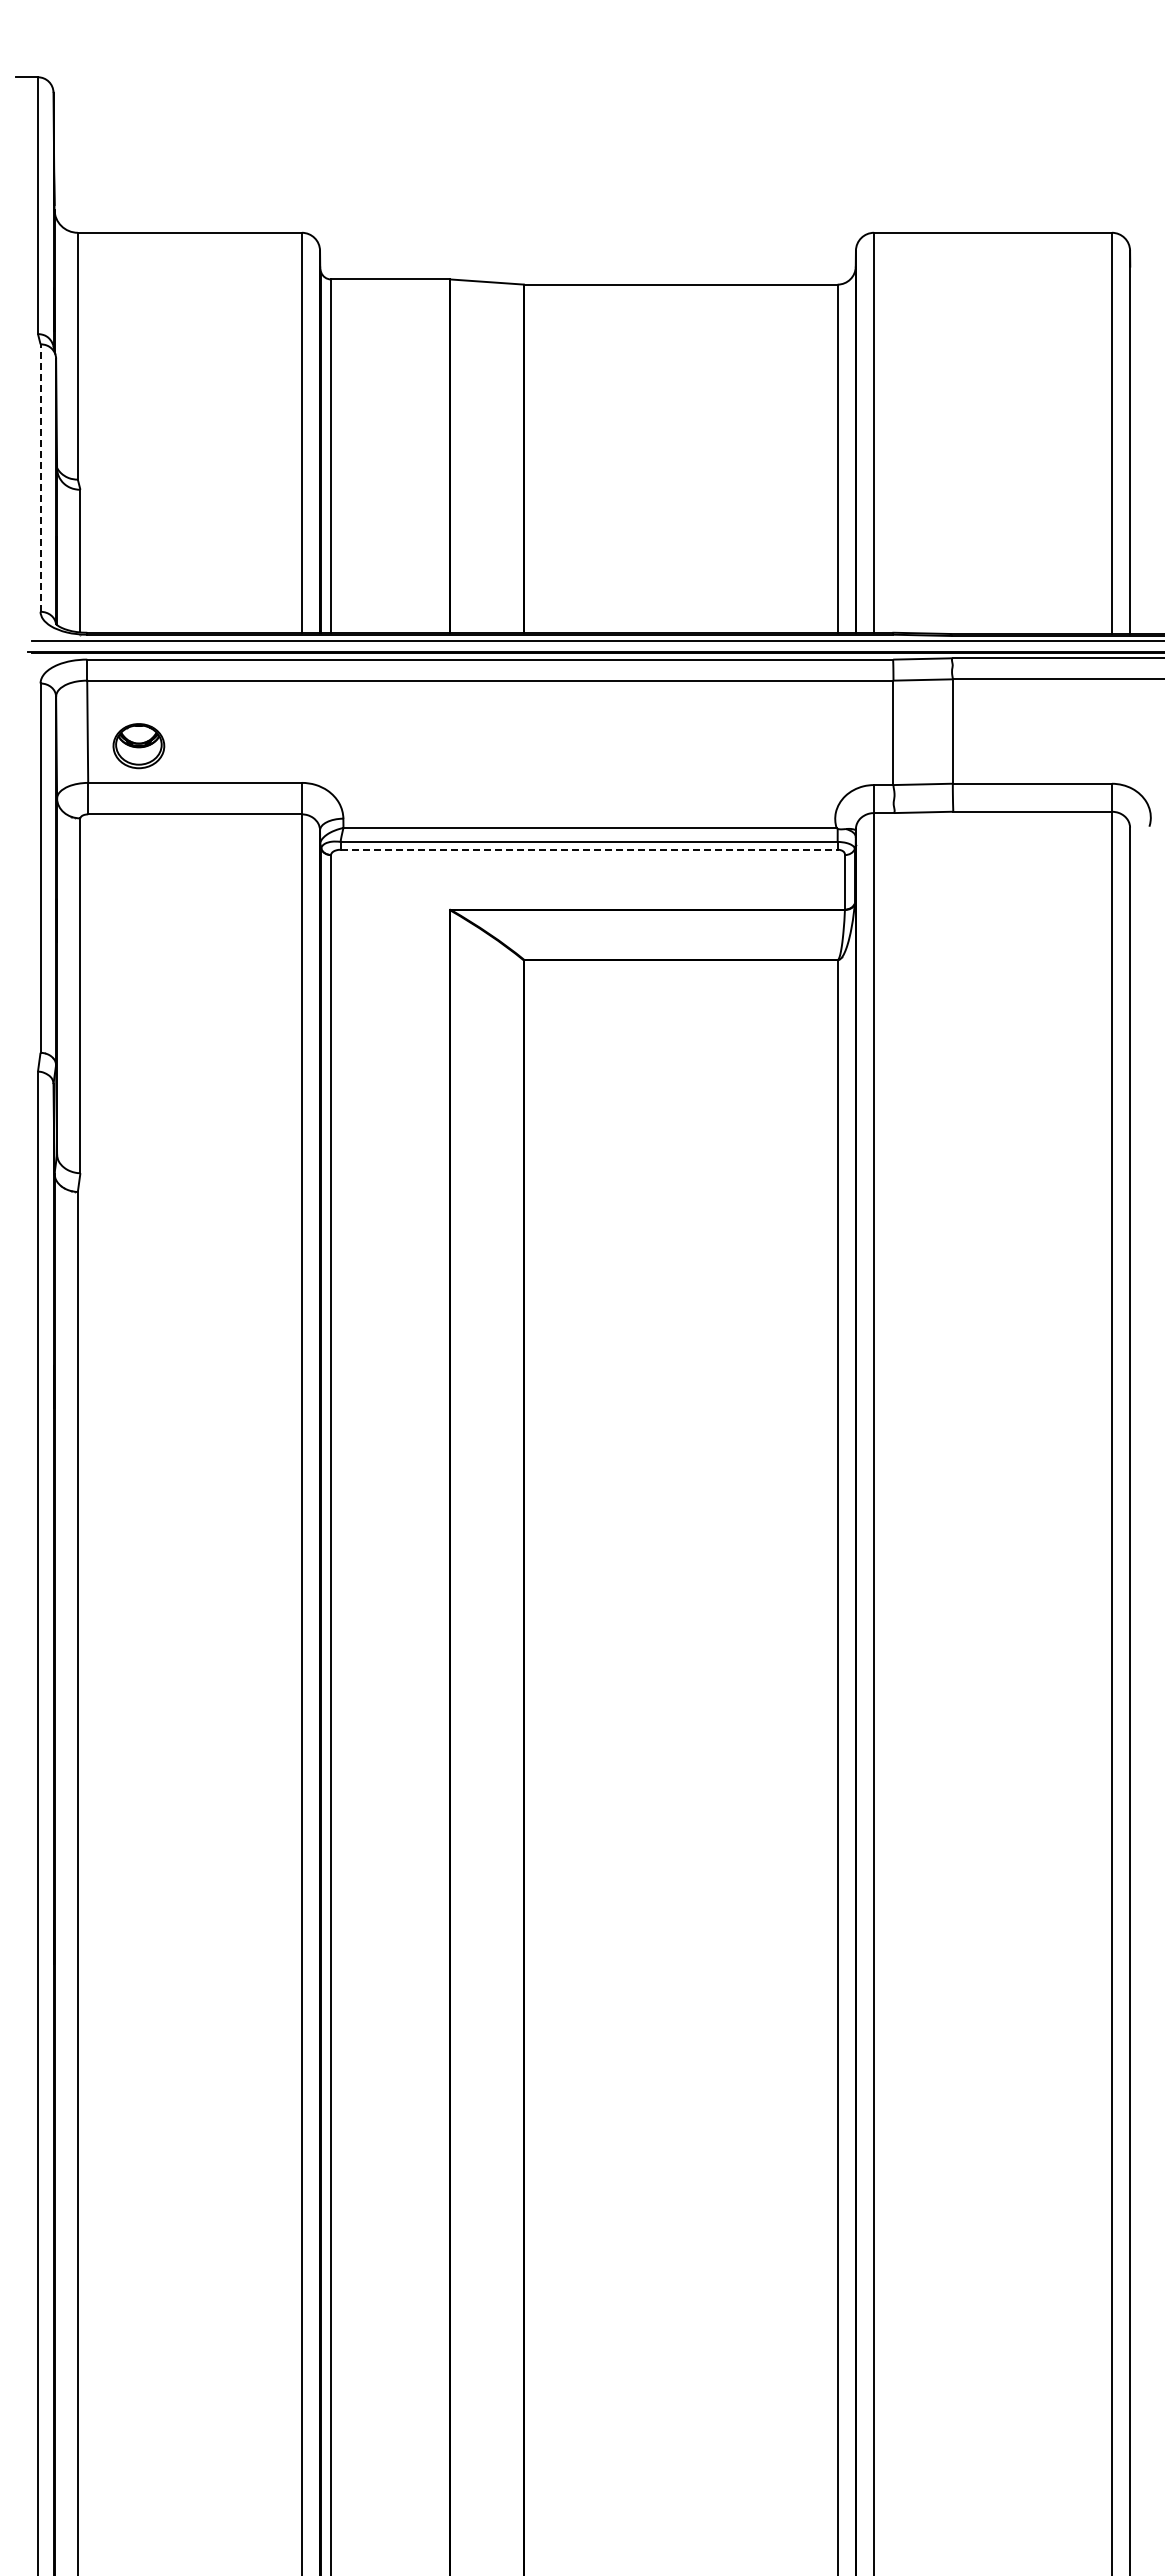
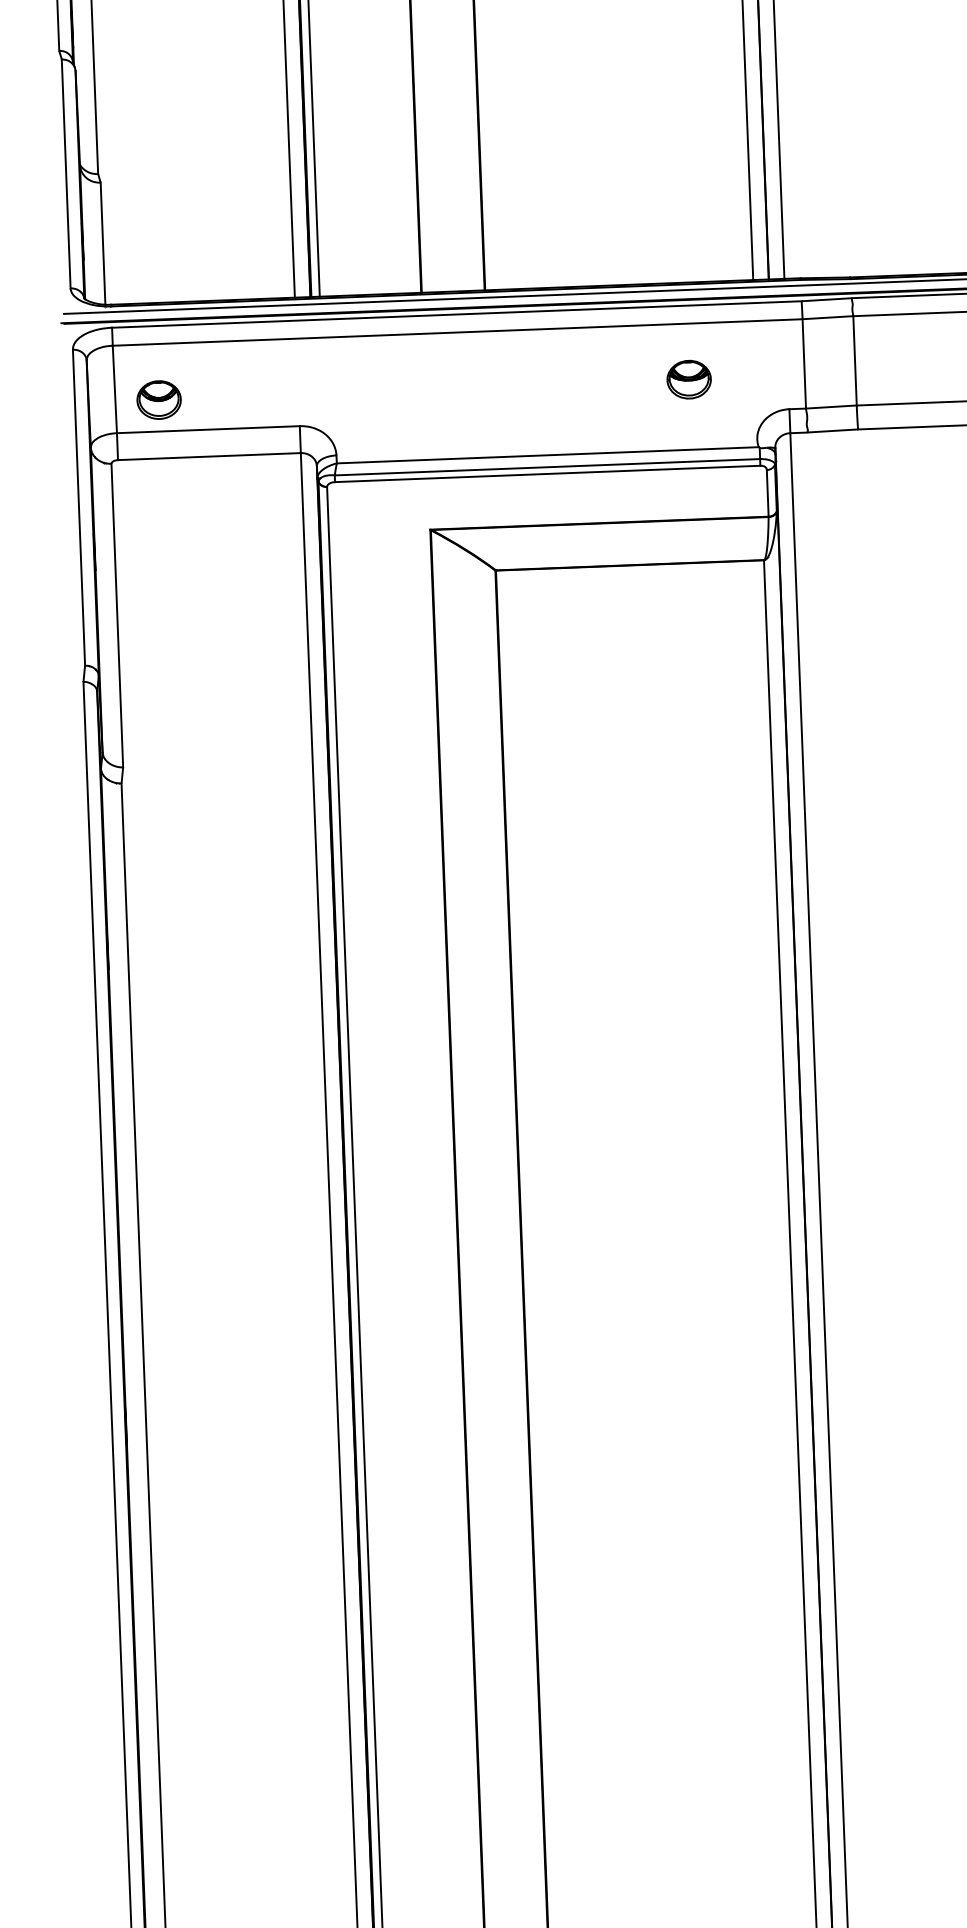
line: (40, 478) -> (66, 174), dashed -> solid
part: (758, 745) -> (689, 379), added
line: (589, 849) -> (548, 473), dashed -> solid

